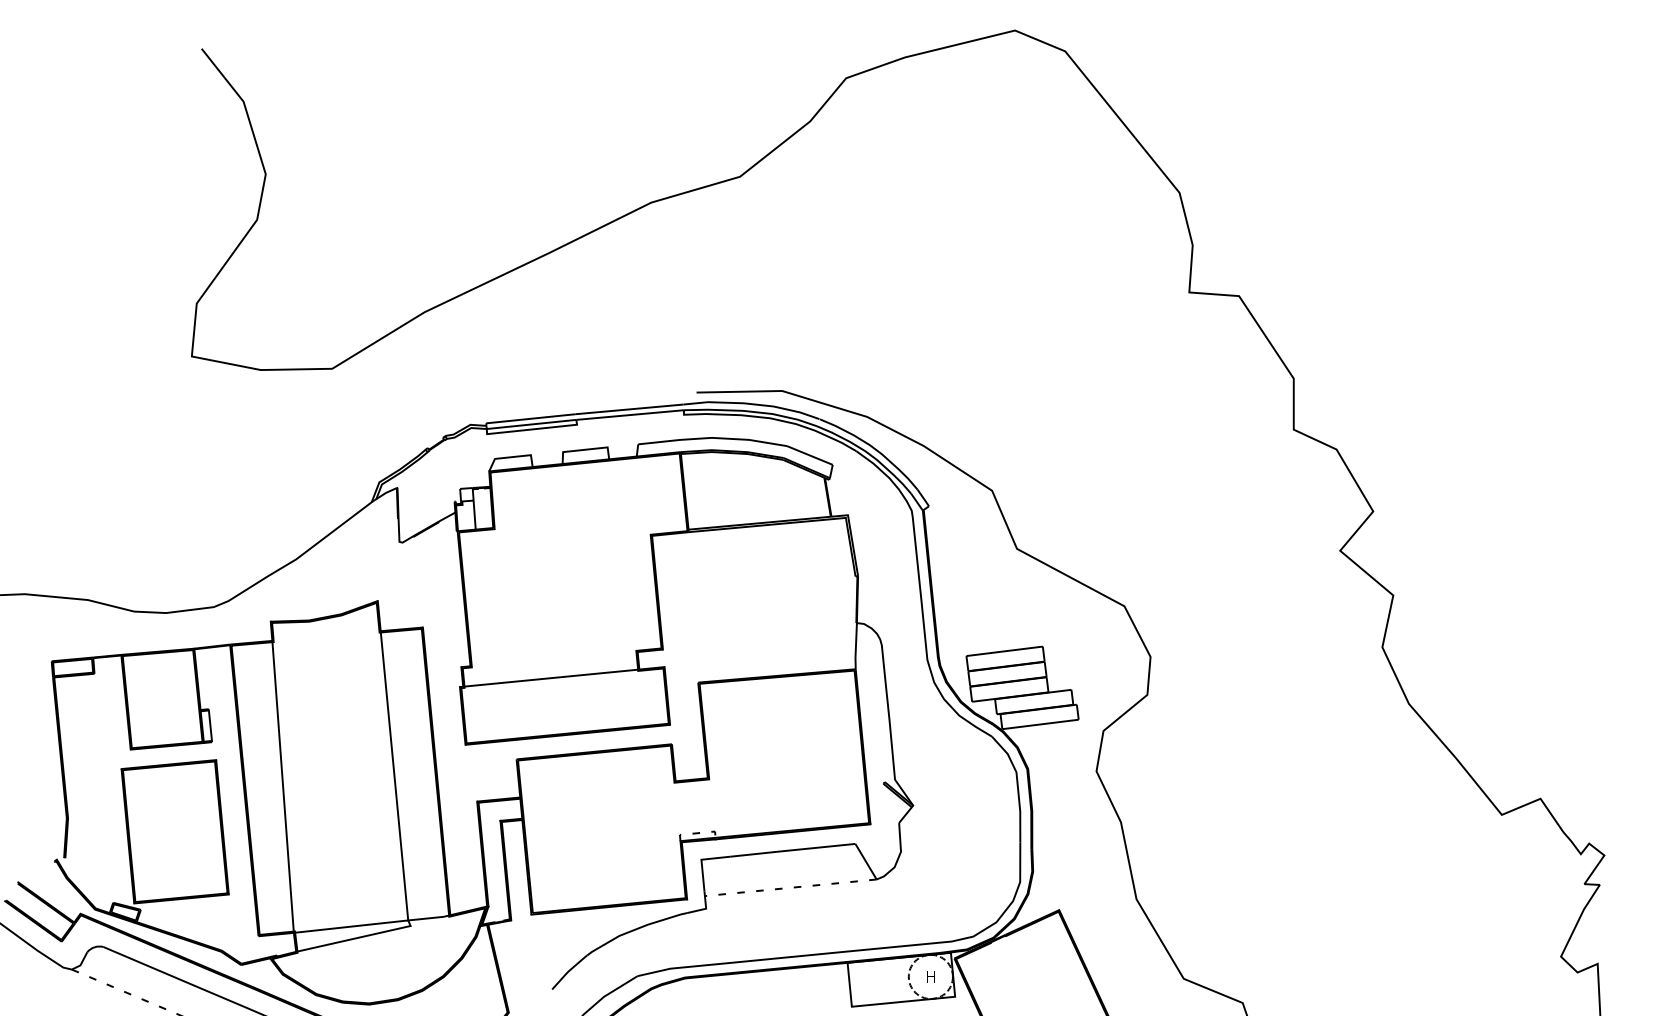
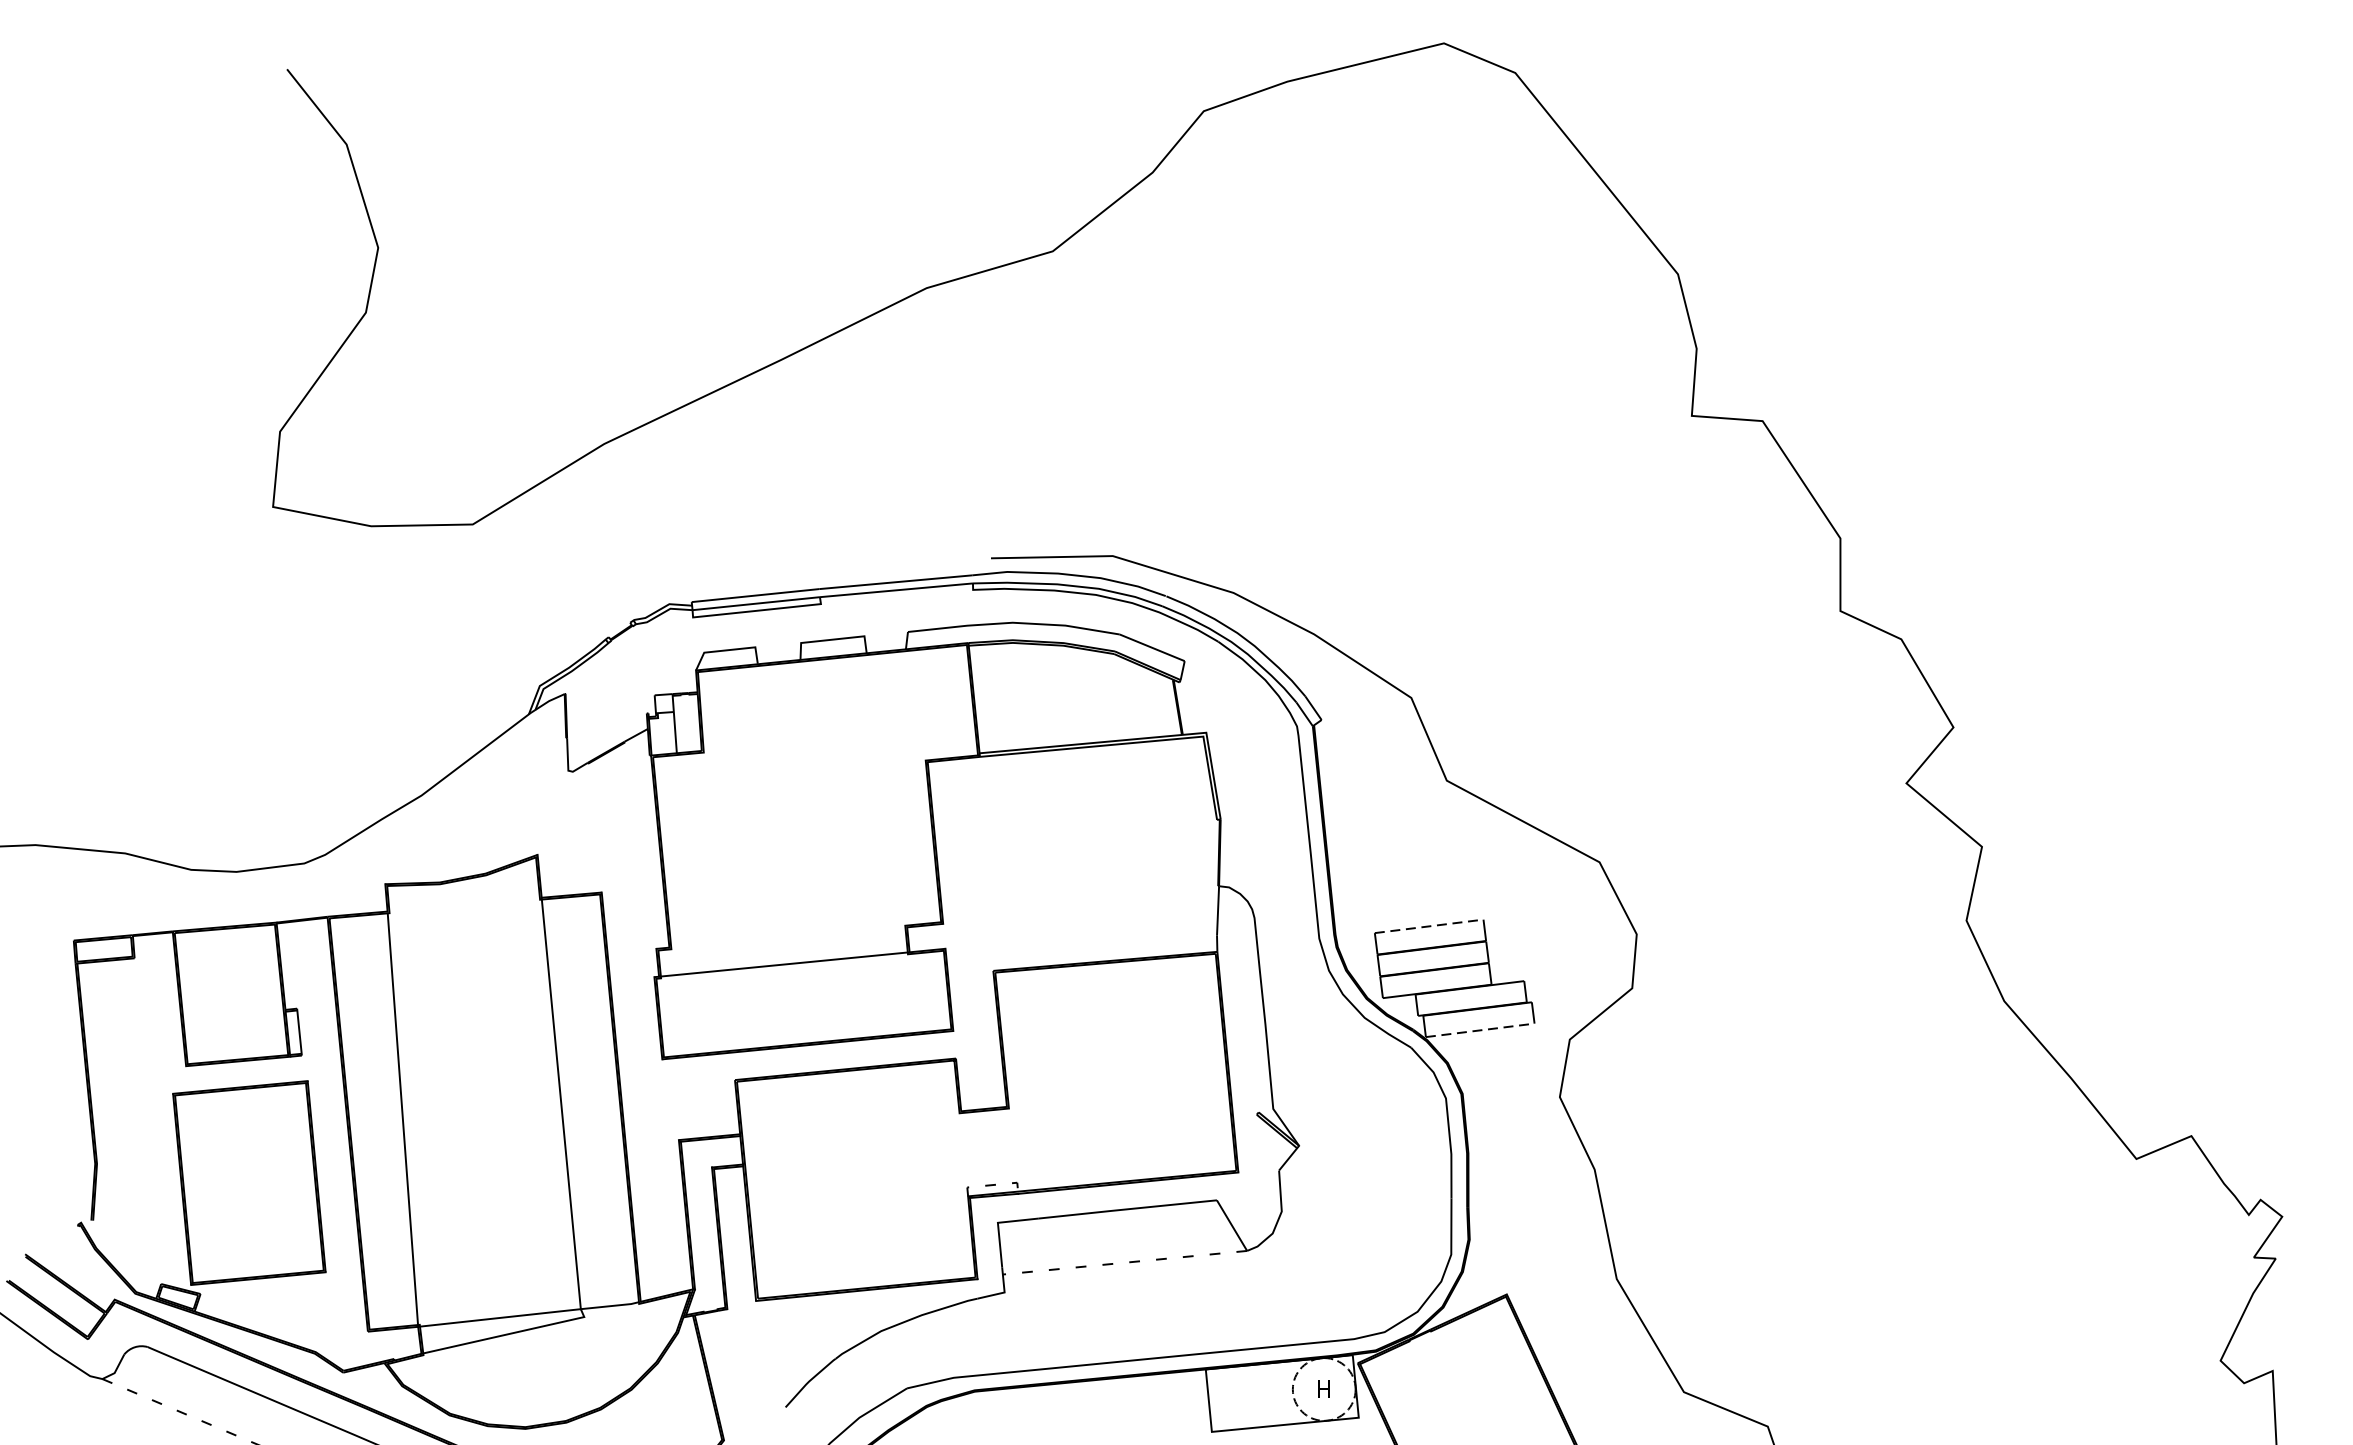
line: (1005, 651) -> (1430, 926), solid -> dashed
line: (1041, 724) -> (1481, 1030), solid -> dashed

